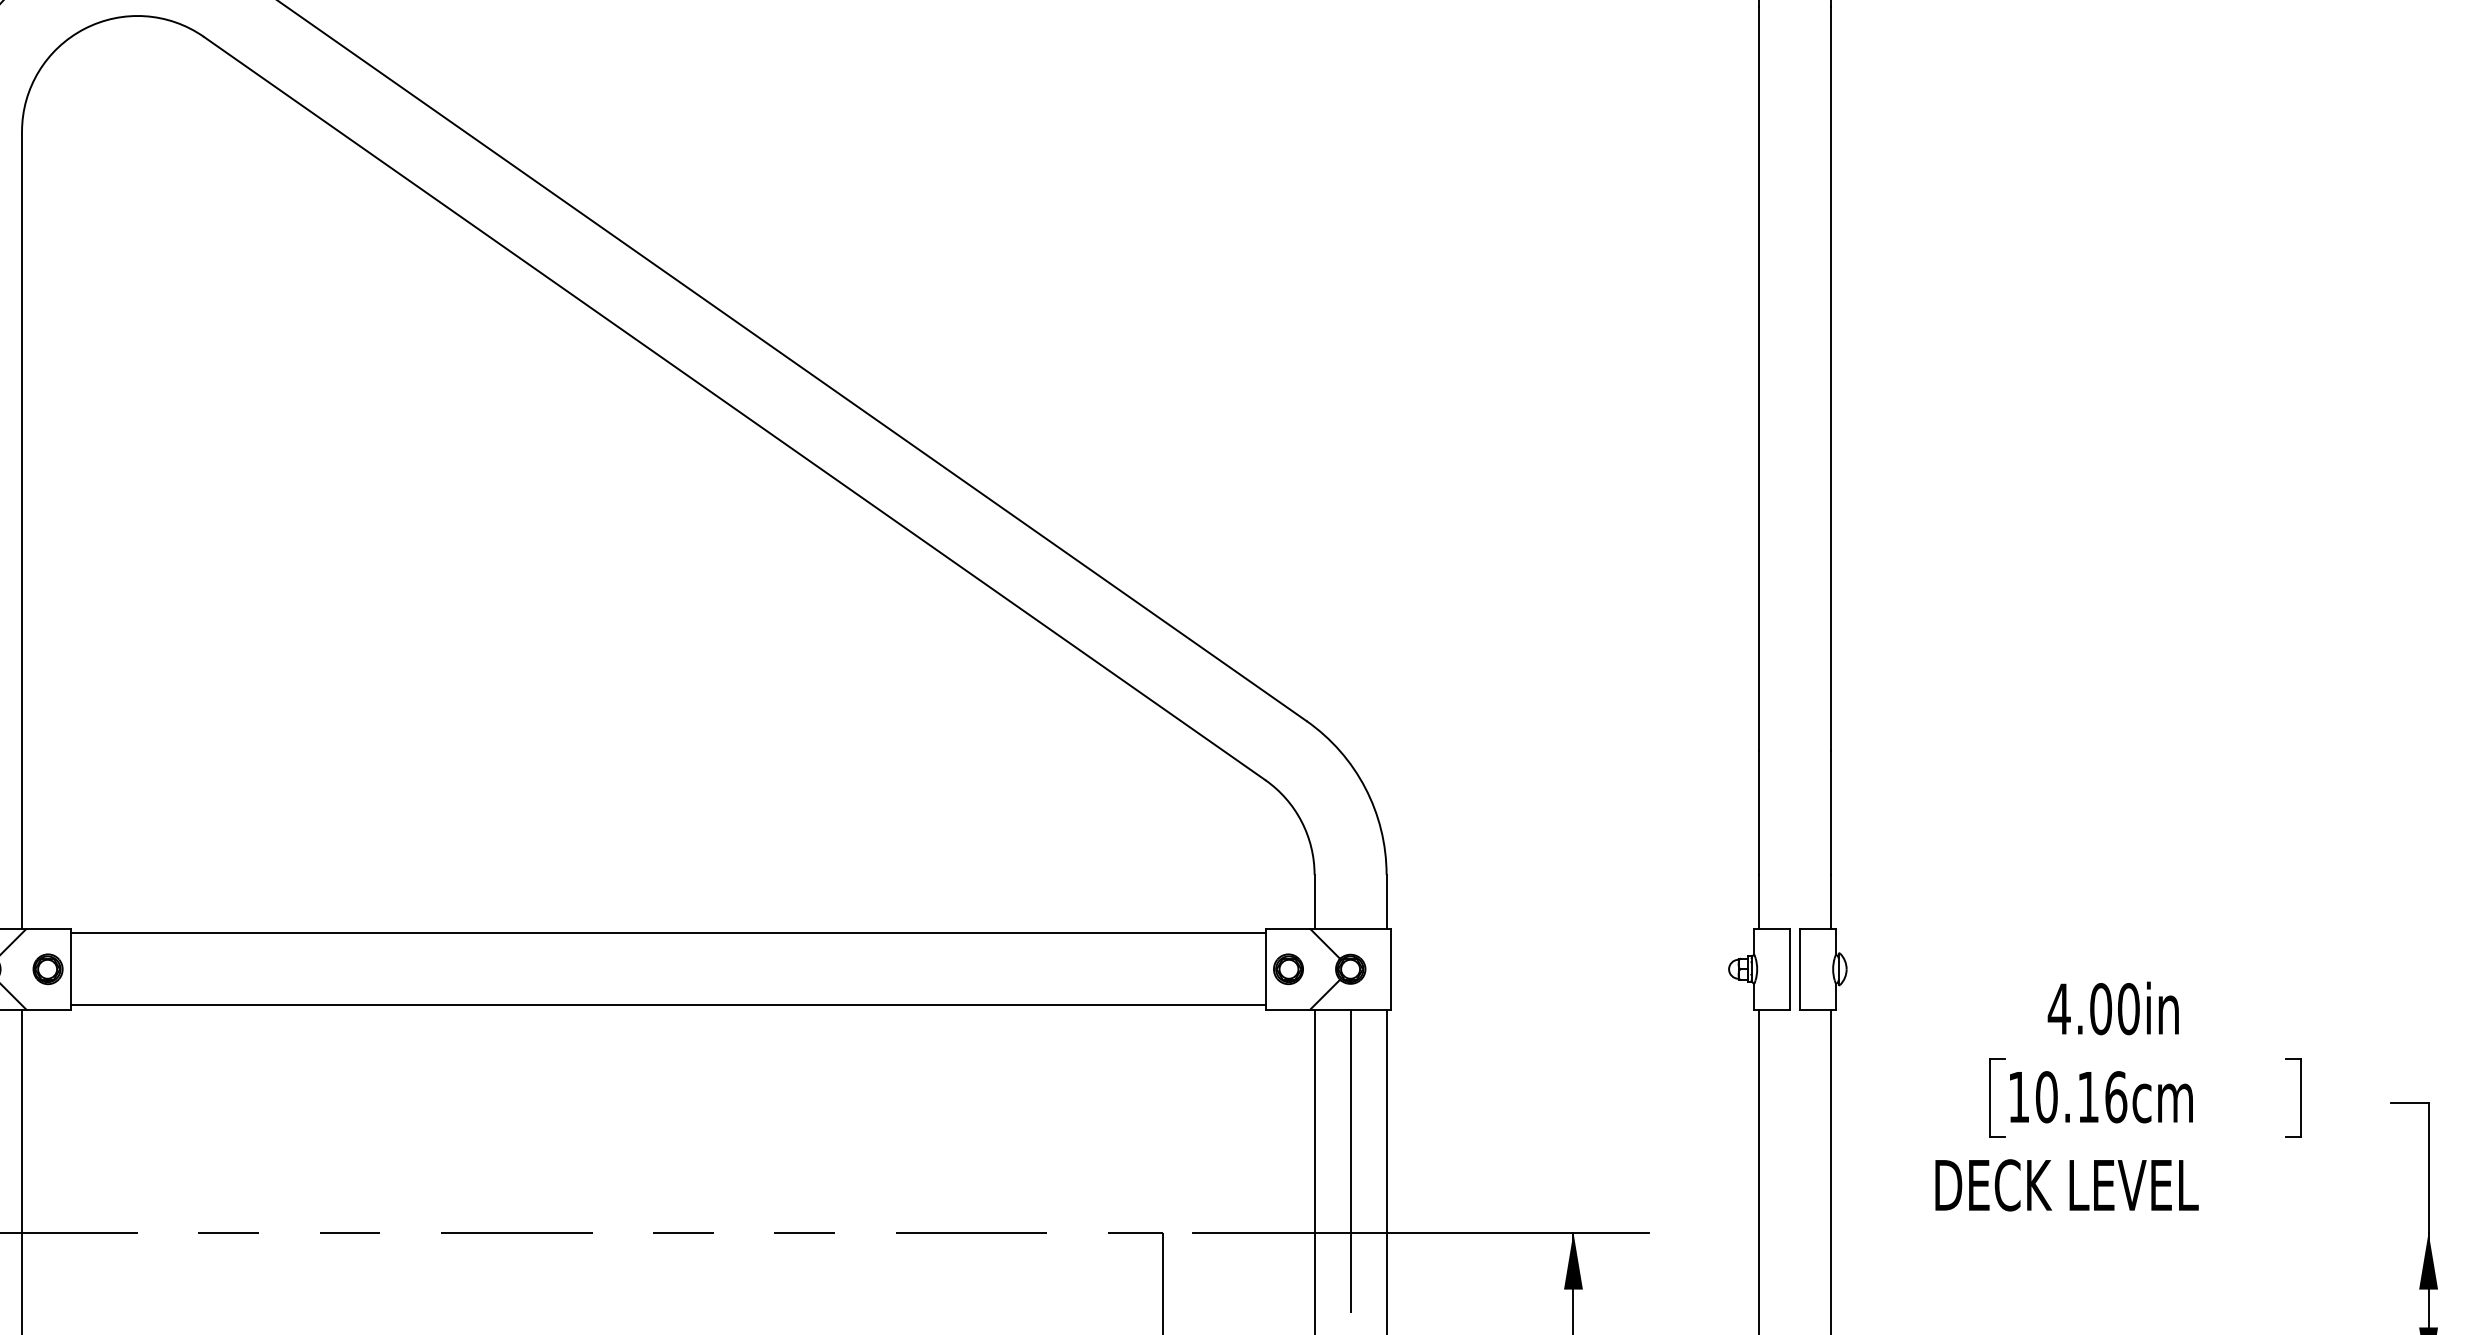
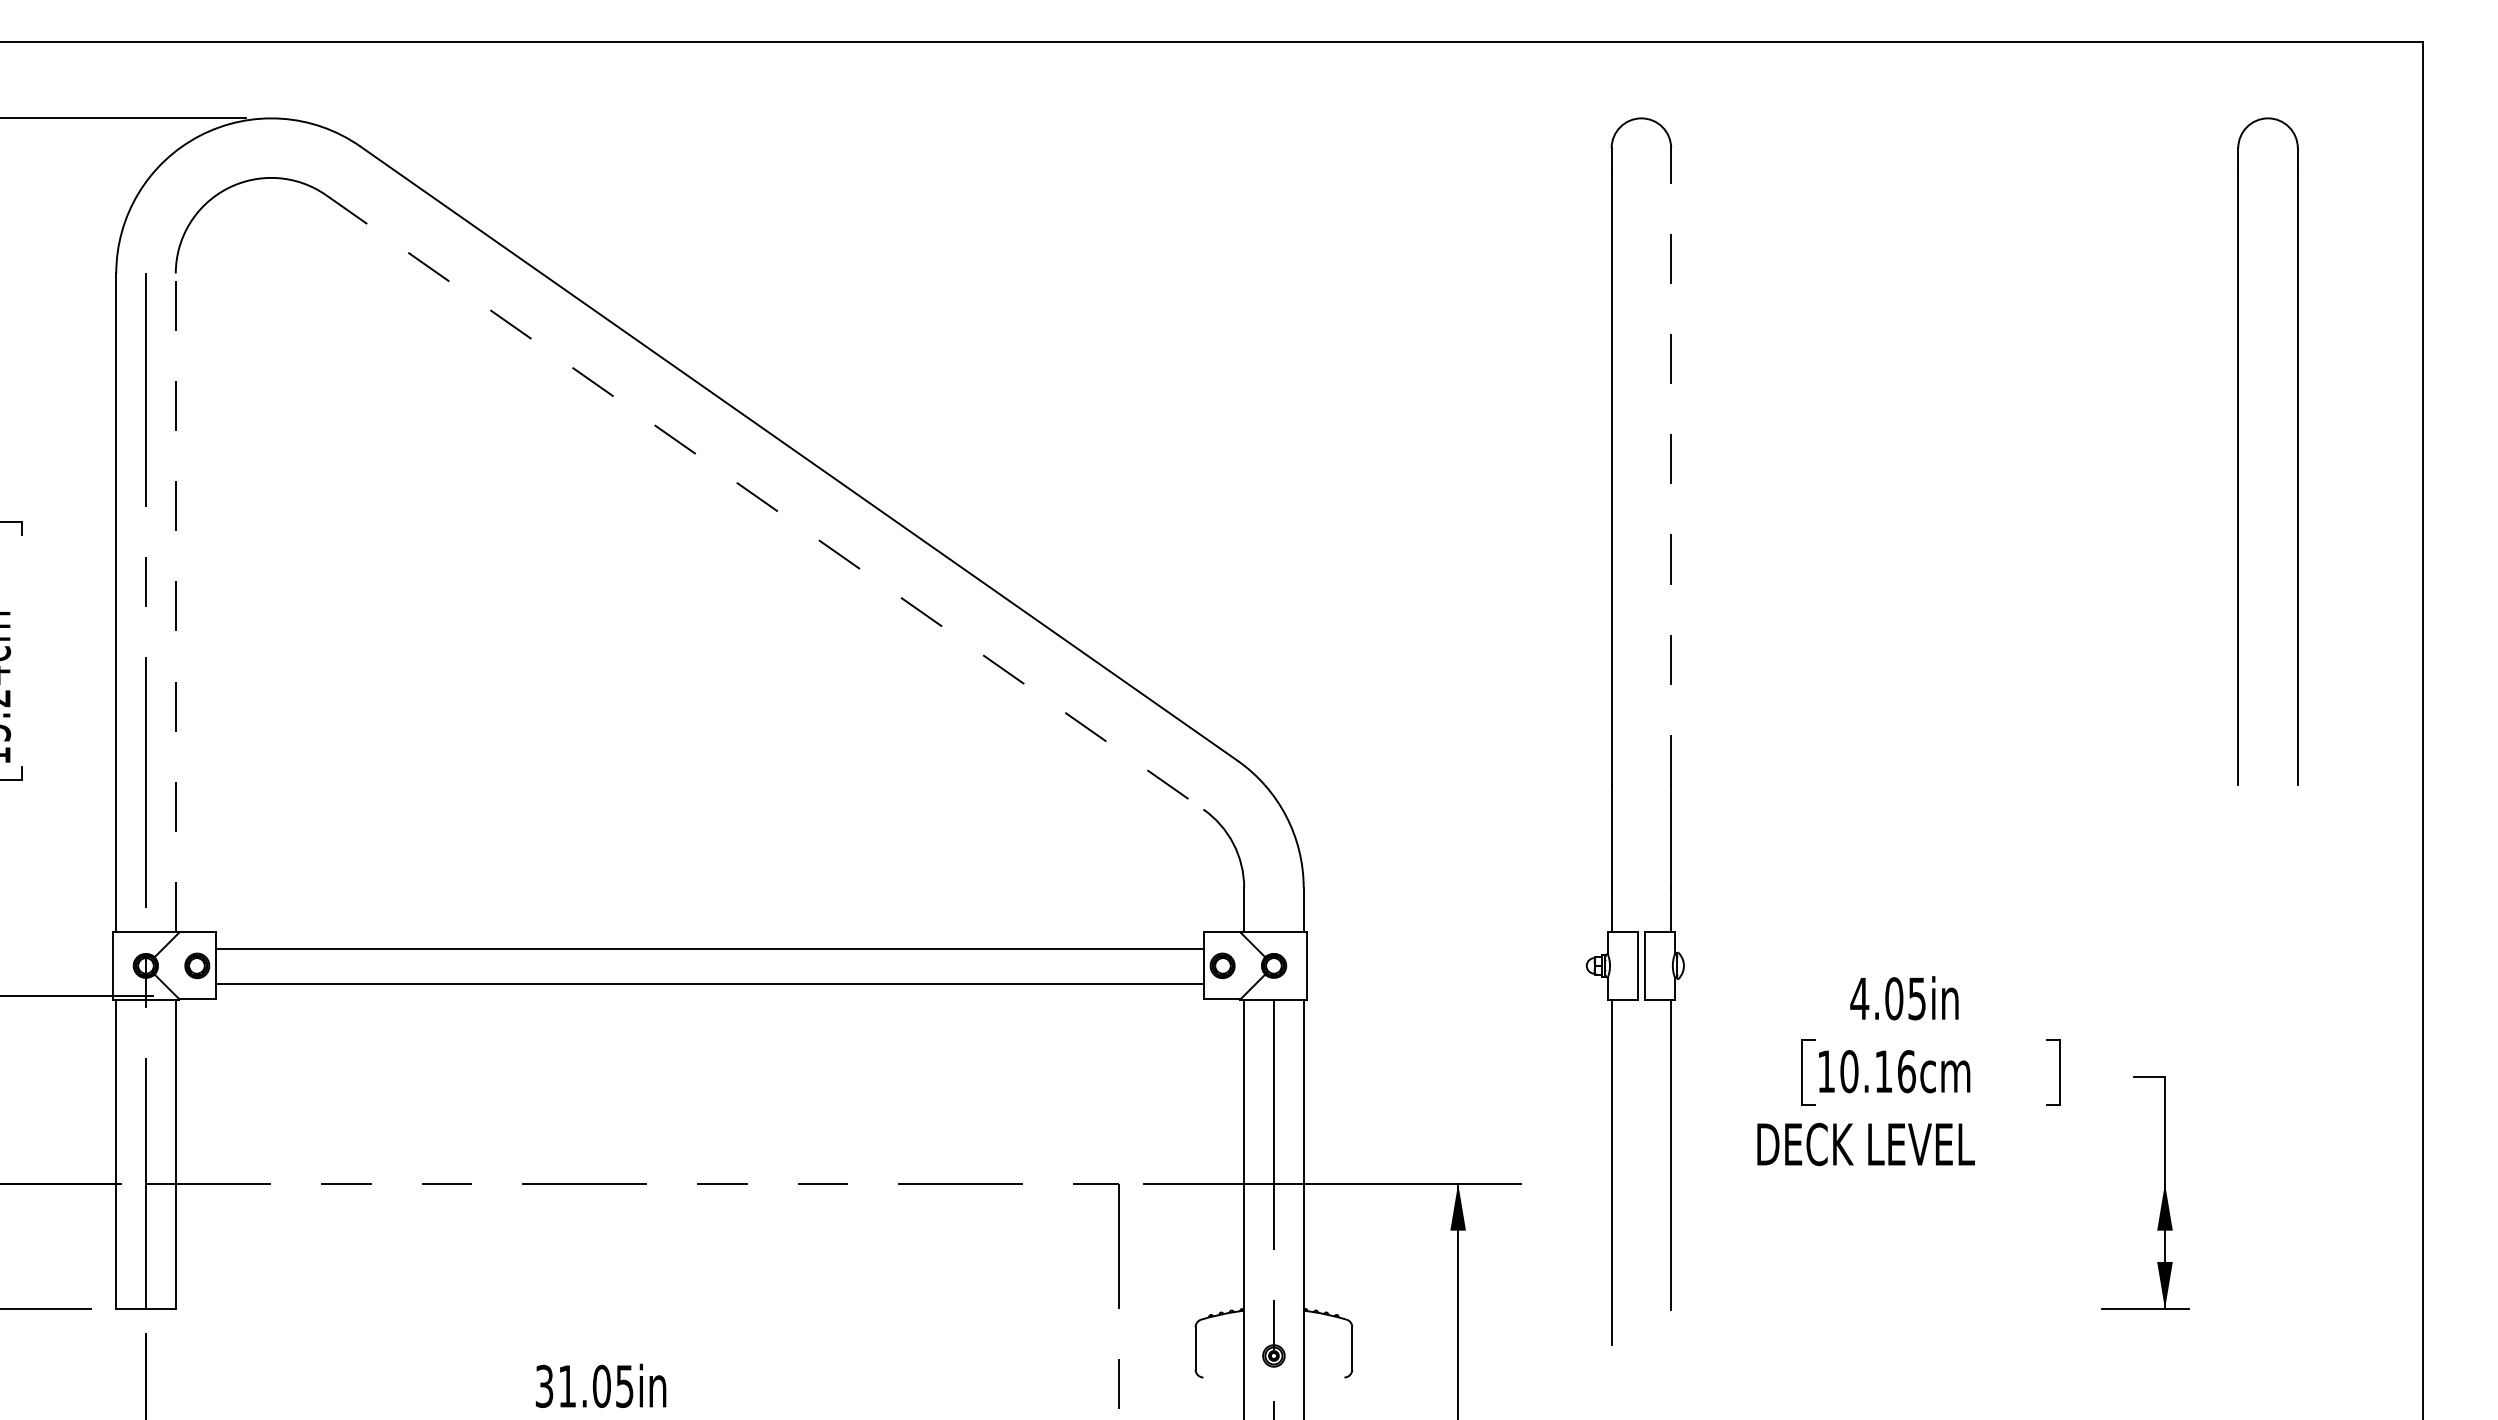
line: (1831, 378) -> (1671, 477), solid -> dashed
line: (735, 408) -> (765, 502), solid -> dashed
line: (21, 529) -> (175, 602), solid -> dashed
line: (667, 933) -> (709, 984), moved
line: (667, 1005) -> (709, 948), moved
text: (2129, 1008) -> (1917, 998), 4.00in -> 4.05in

